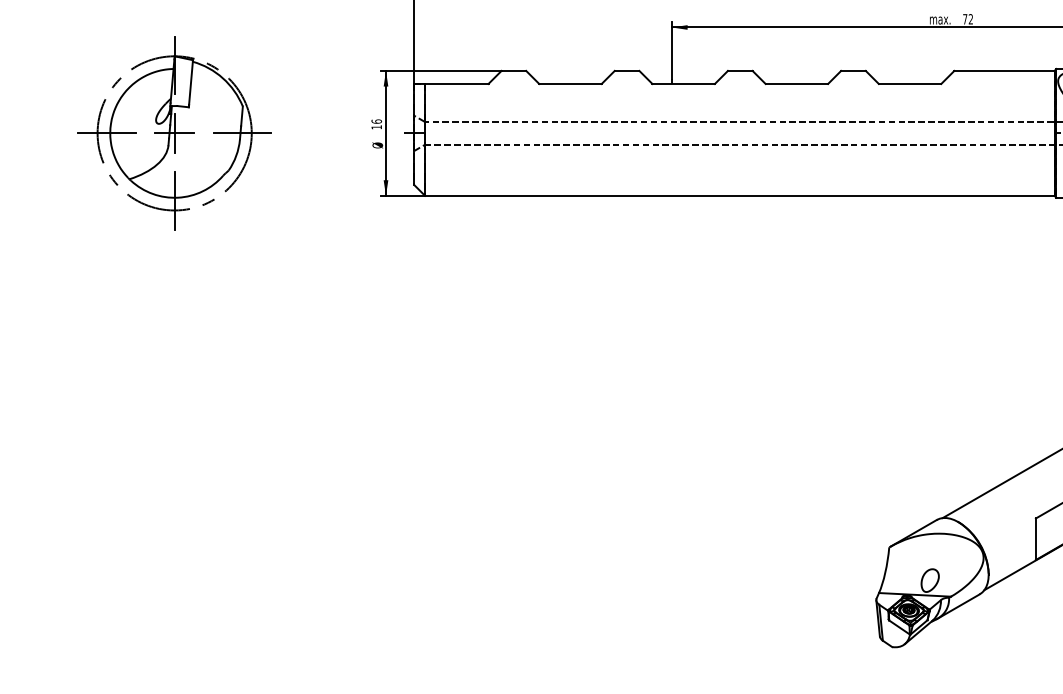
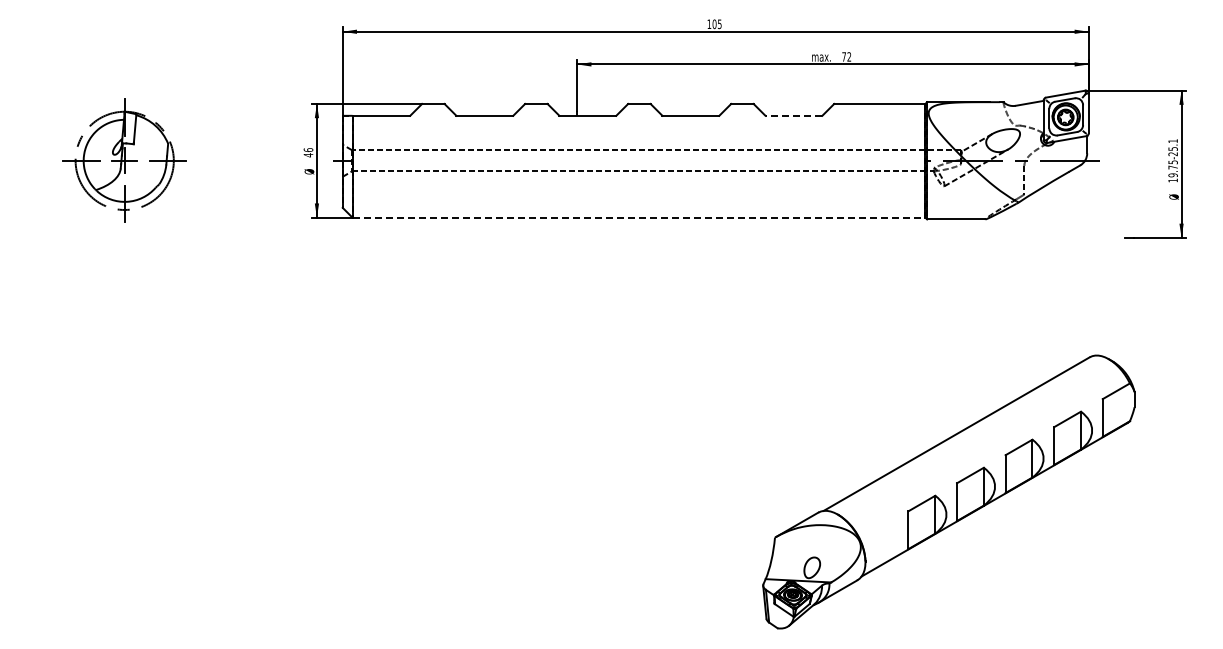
line: (909, 83) -> (793, 115), solid -> dashed
text: (376, 127) -> (308, 155), 16 -> 46
part: (174, 133) -> (124, 160), size x0.7
line: (740, 195) -> (639, 217), solid -> dashed

